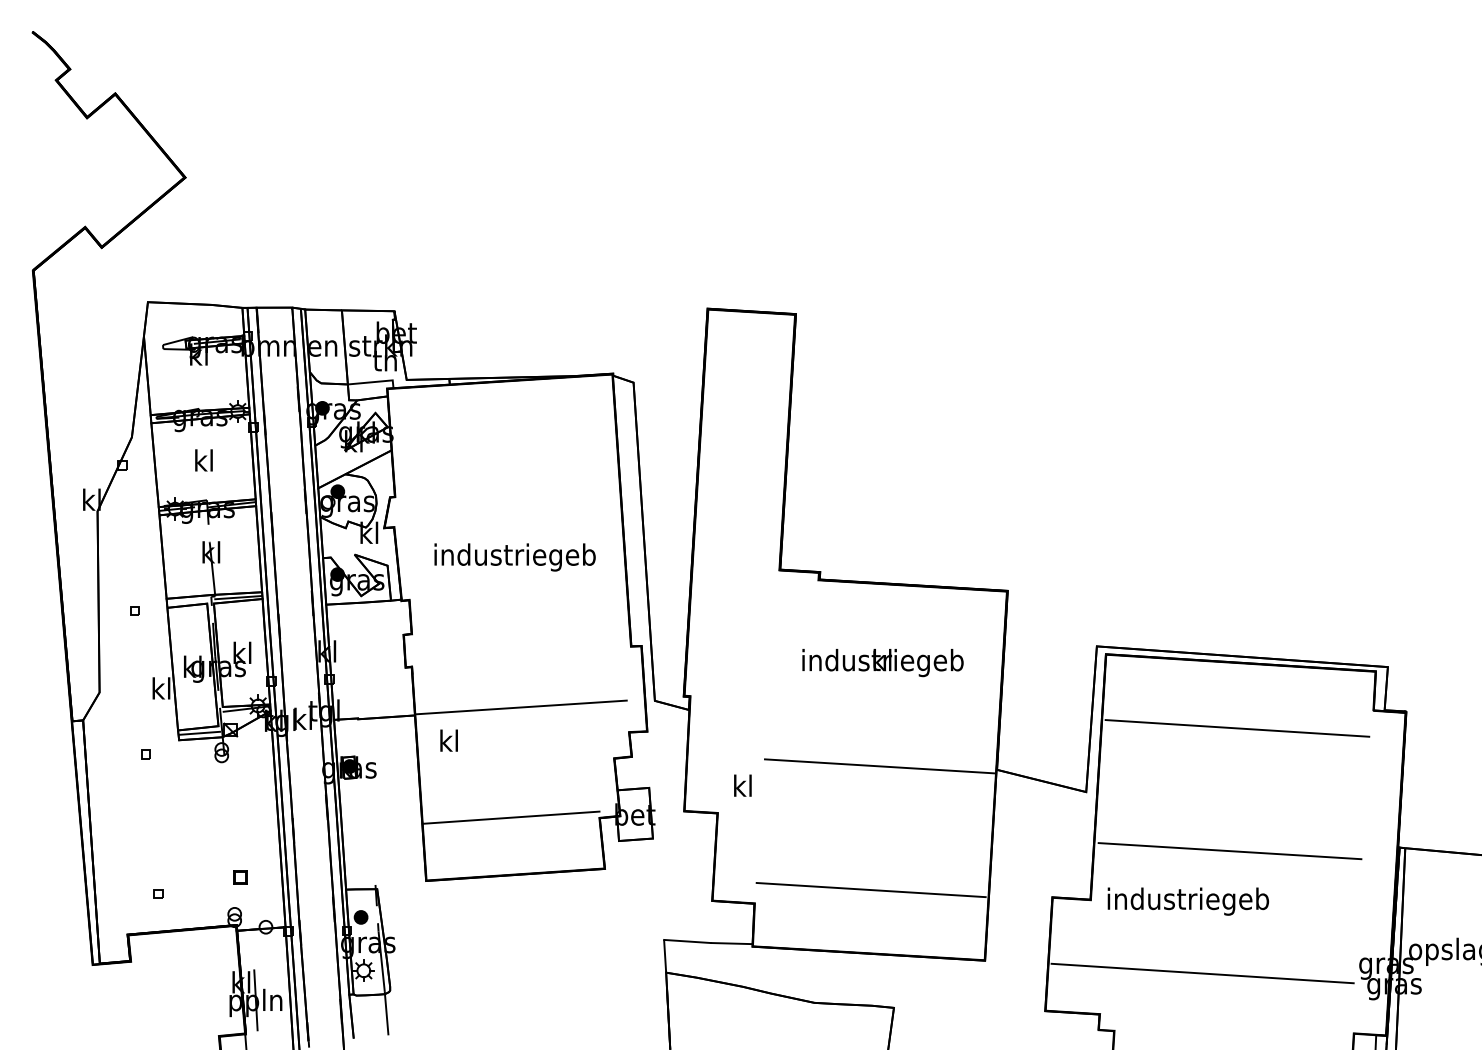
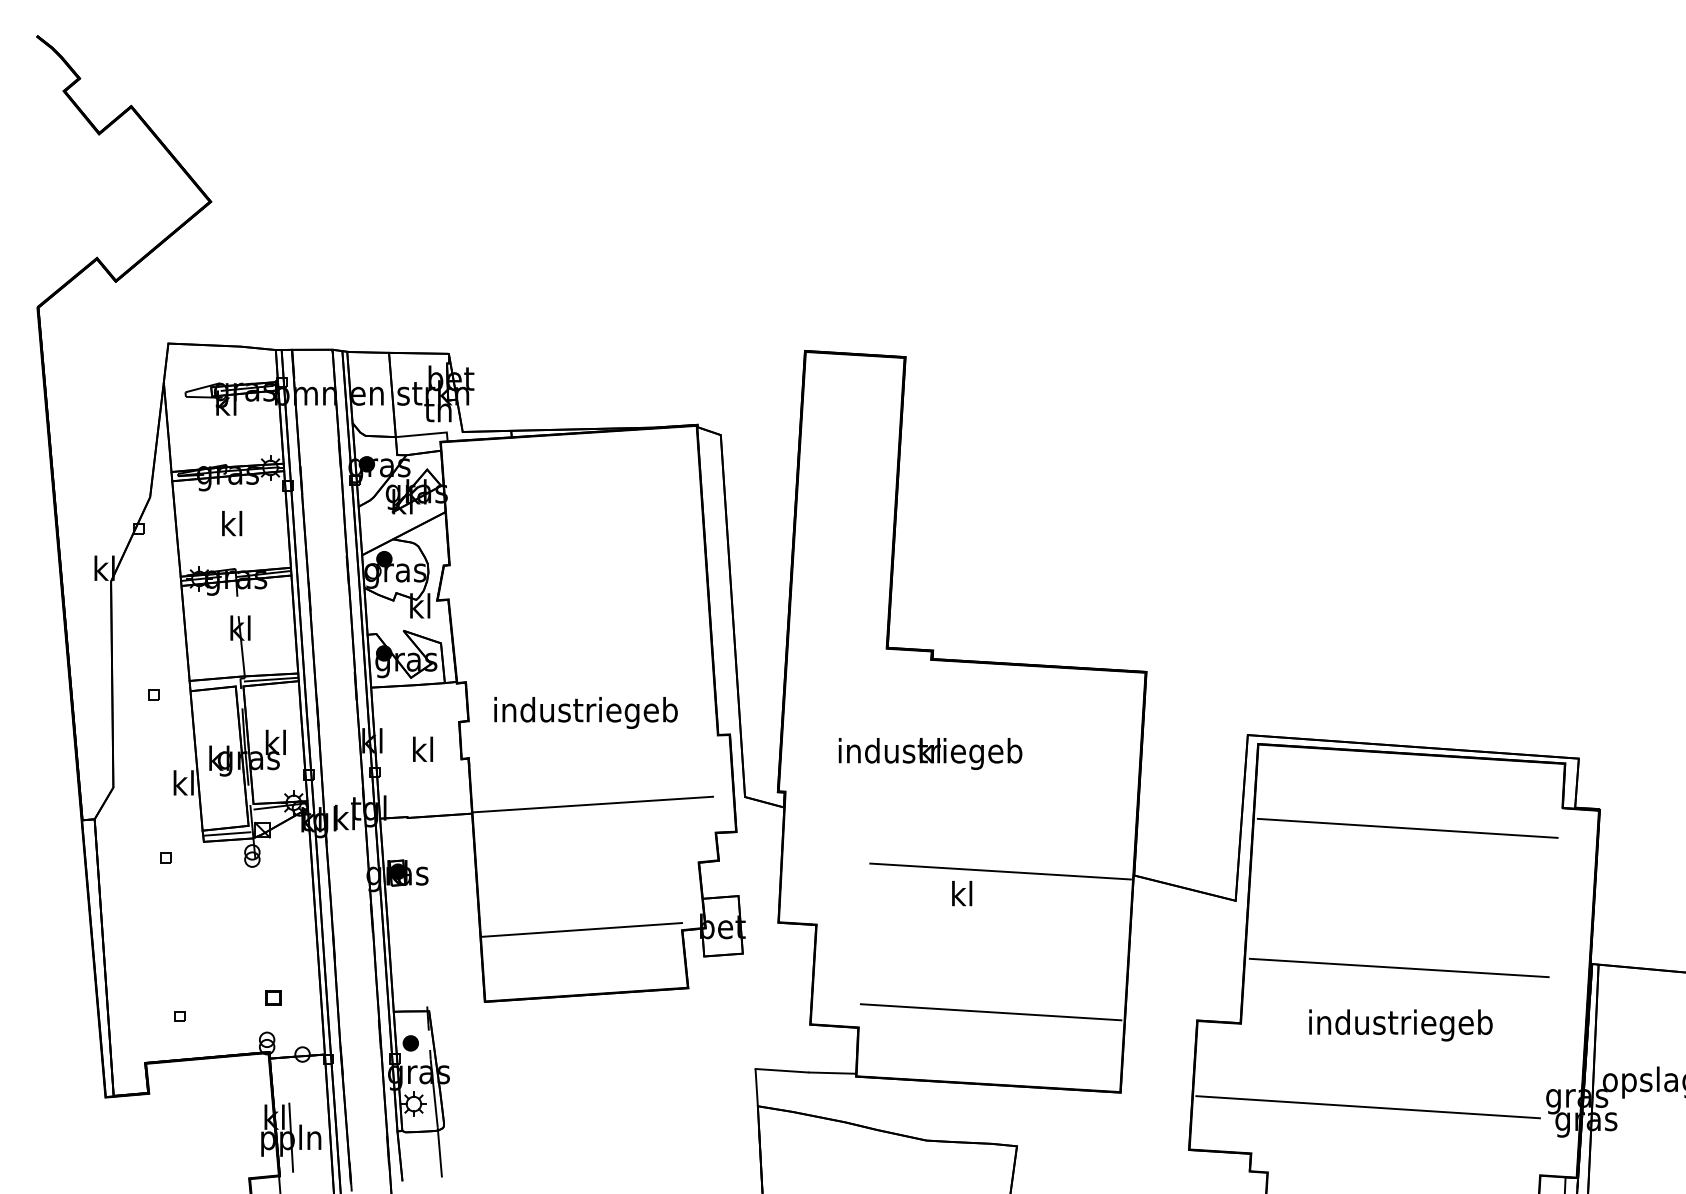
text: (514, 557) -> (585, 712), moved
text: (882, 662) -> (930, 753), moved
text: (448, 739) -> (422, 748), moved
text: (743, 785) -> (962, 893), moved
text: (1188, 901) -> (1400, 1025), moved

